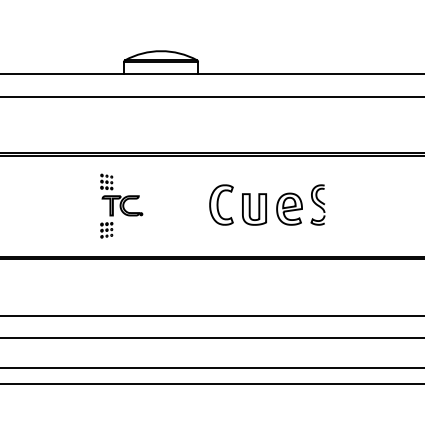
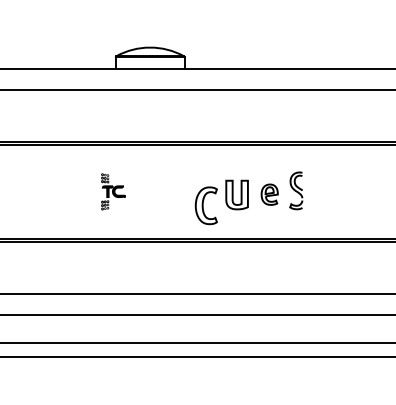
part: (221, 204) -> (206, 205), moved
part: (121, 205) -> (113, 191), size x0.6
part: (289, 208) -> (269, 194), size x0.7

